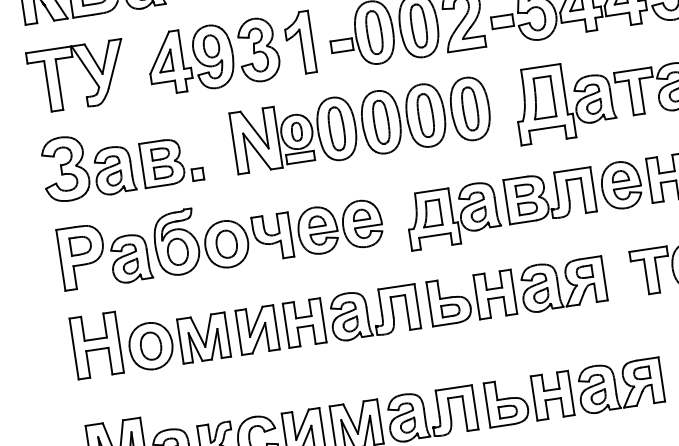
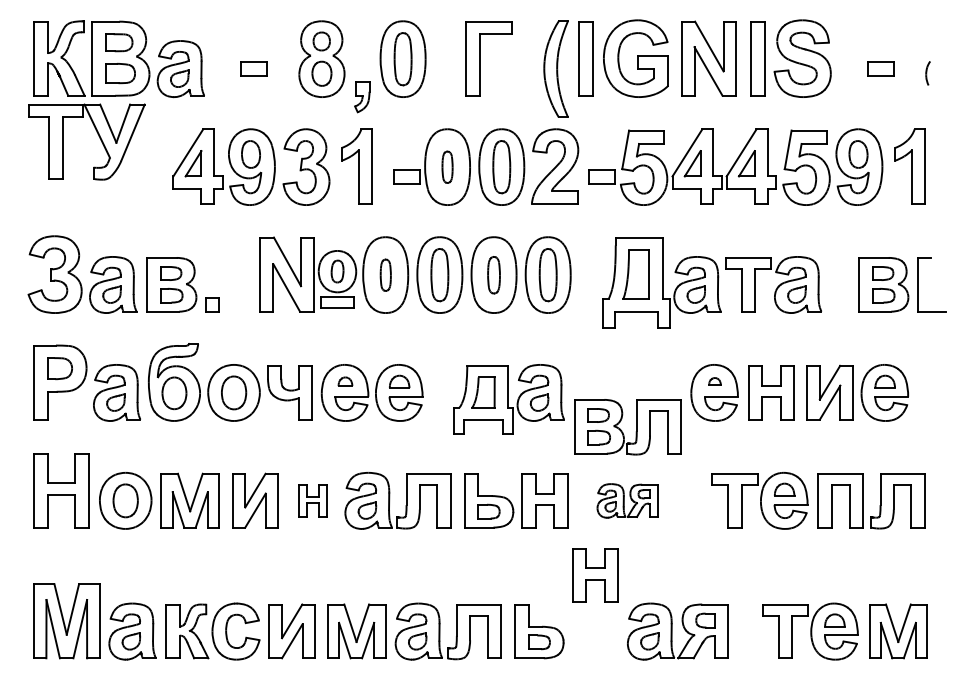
part: (374, 32) -> (447, 167), size x0.6
part: (87, 70) -> (98, 136), moved
part: (425, 116) -> (493, 275), size x0.7
part: (336, 129) -> (385, 275), size x0.6
part: (619, 175) -> (714, 381), size x0.6
part: (549, 196) -> (627, 427), moved
part: (316, 221) -> (345, 381), size x0.7
part: (563, 284) -> (627, 500), size x0.6
part: (304, 322) -> (312, 500), size x0.6
part: (552, 395) -> (595, 575), moved

